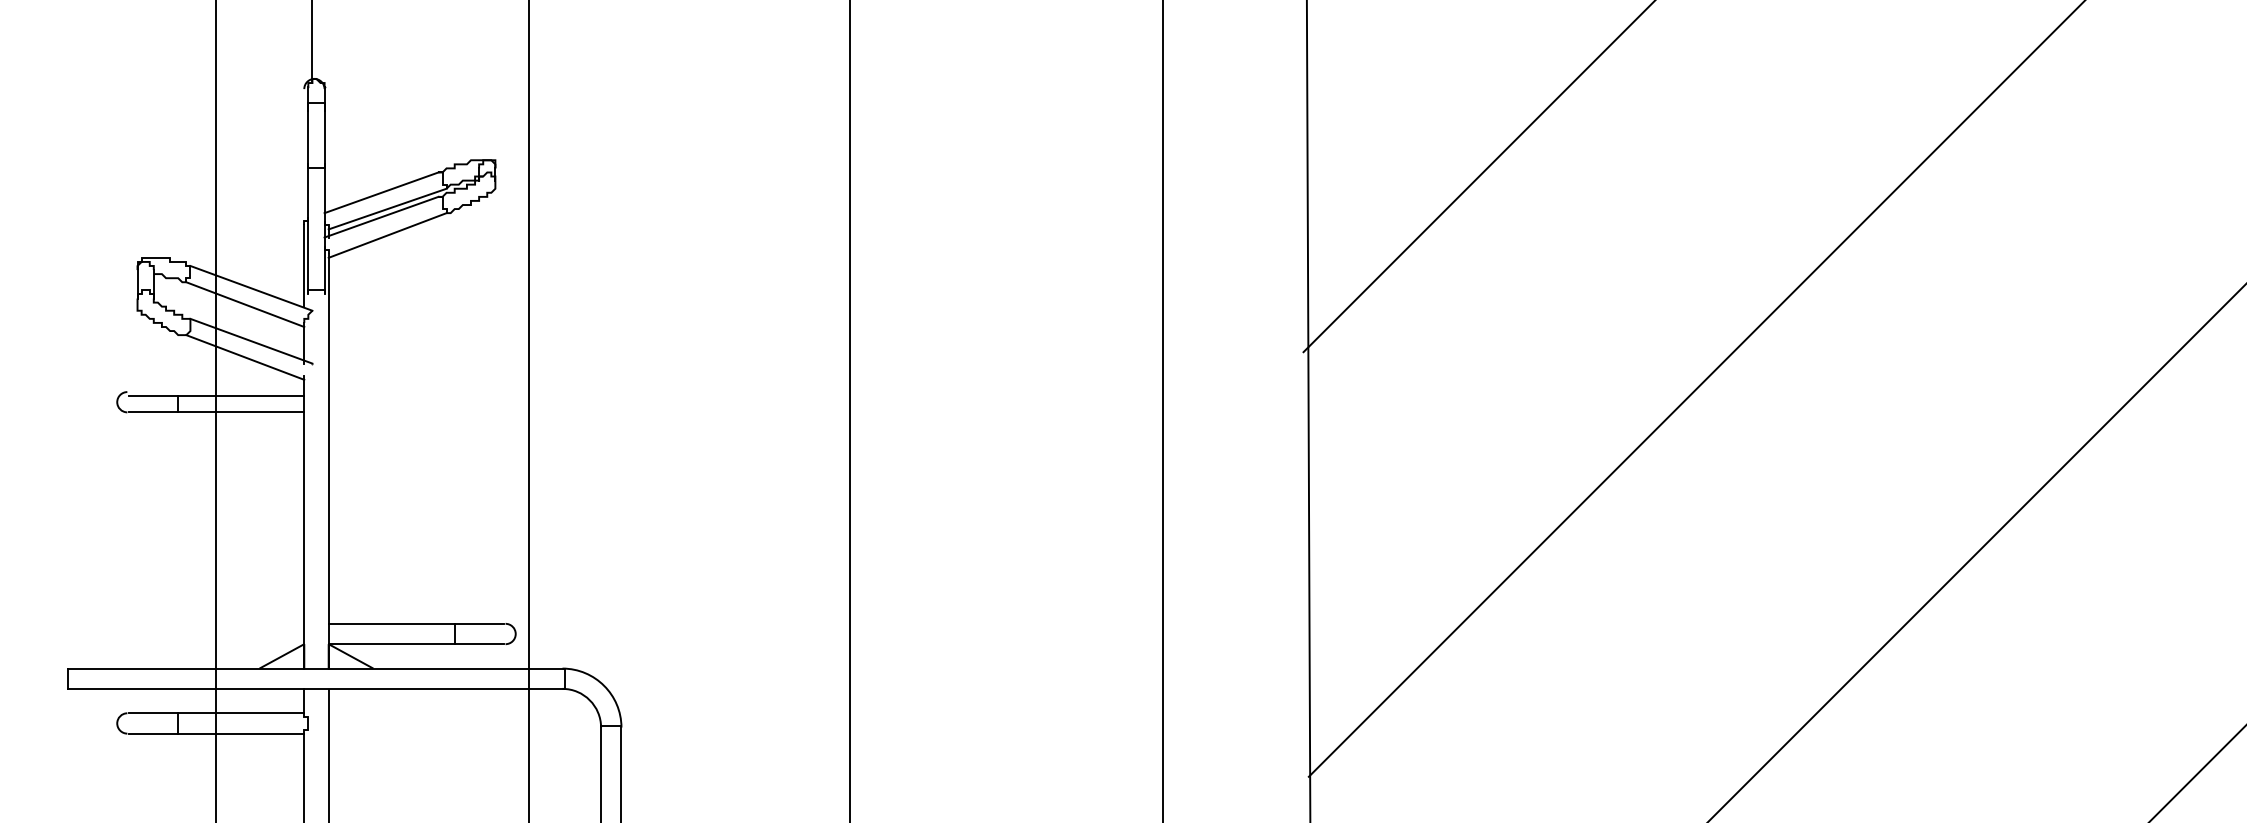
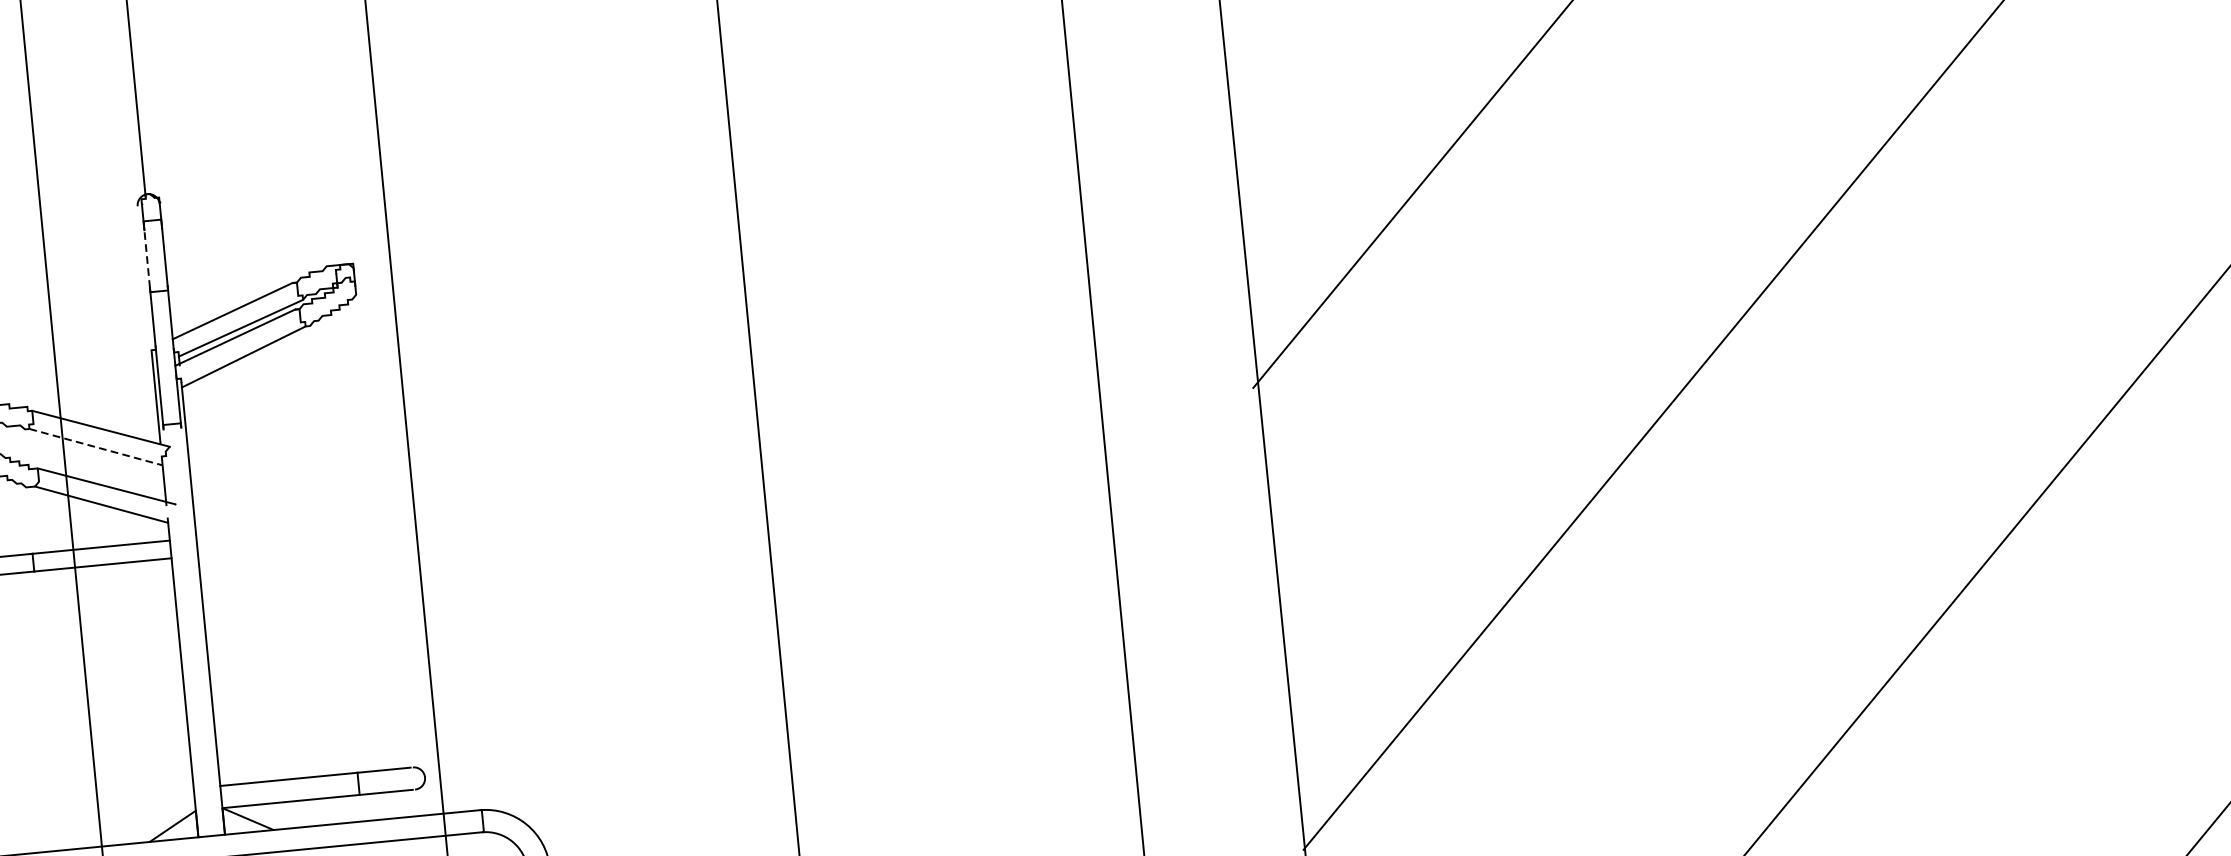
line: (308, 137) -> (147, 258), solid -> dashed
line: (245, 304) -> (96, 447), solid -> dashed

